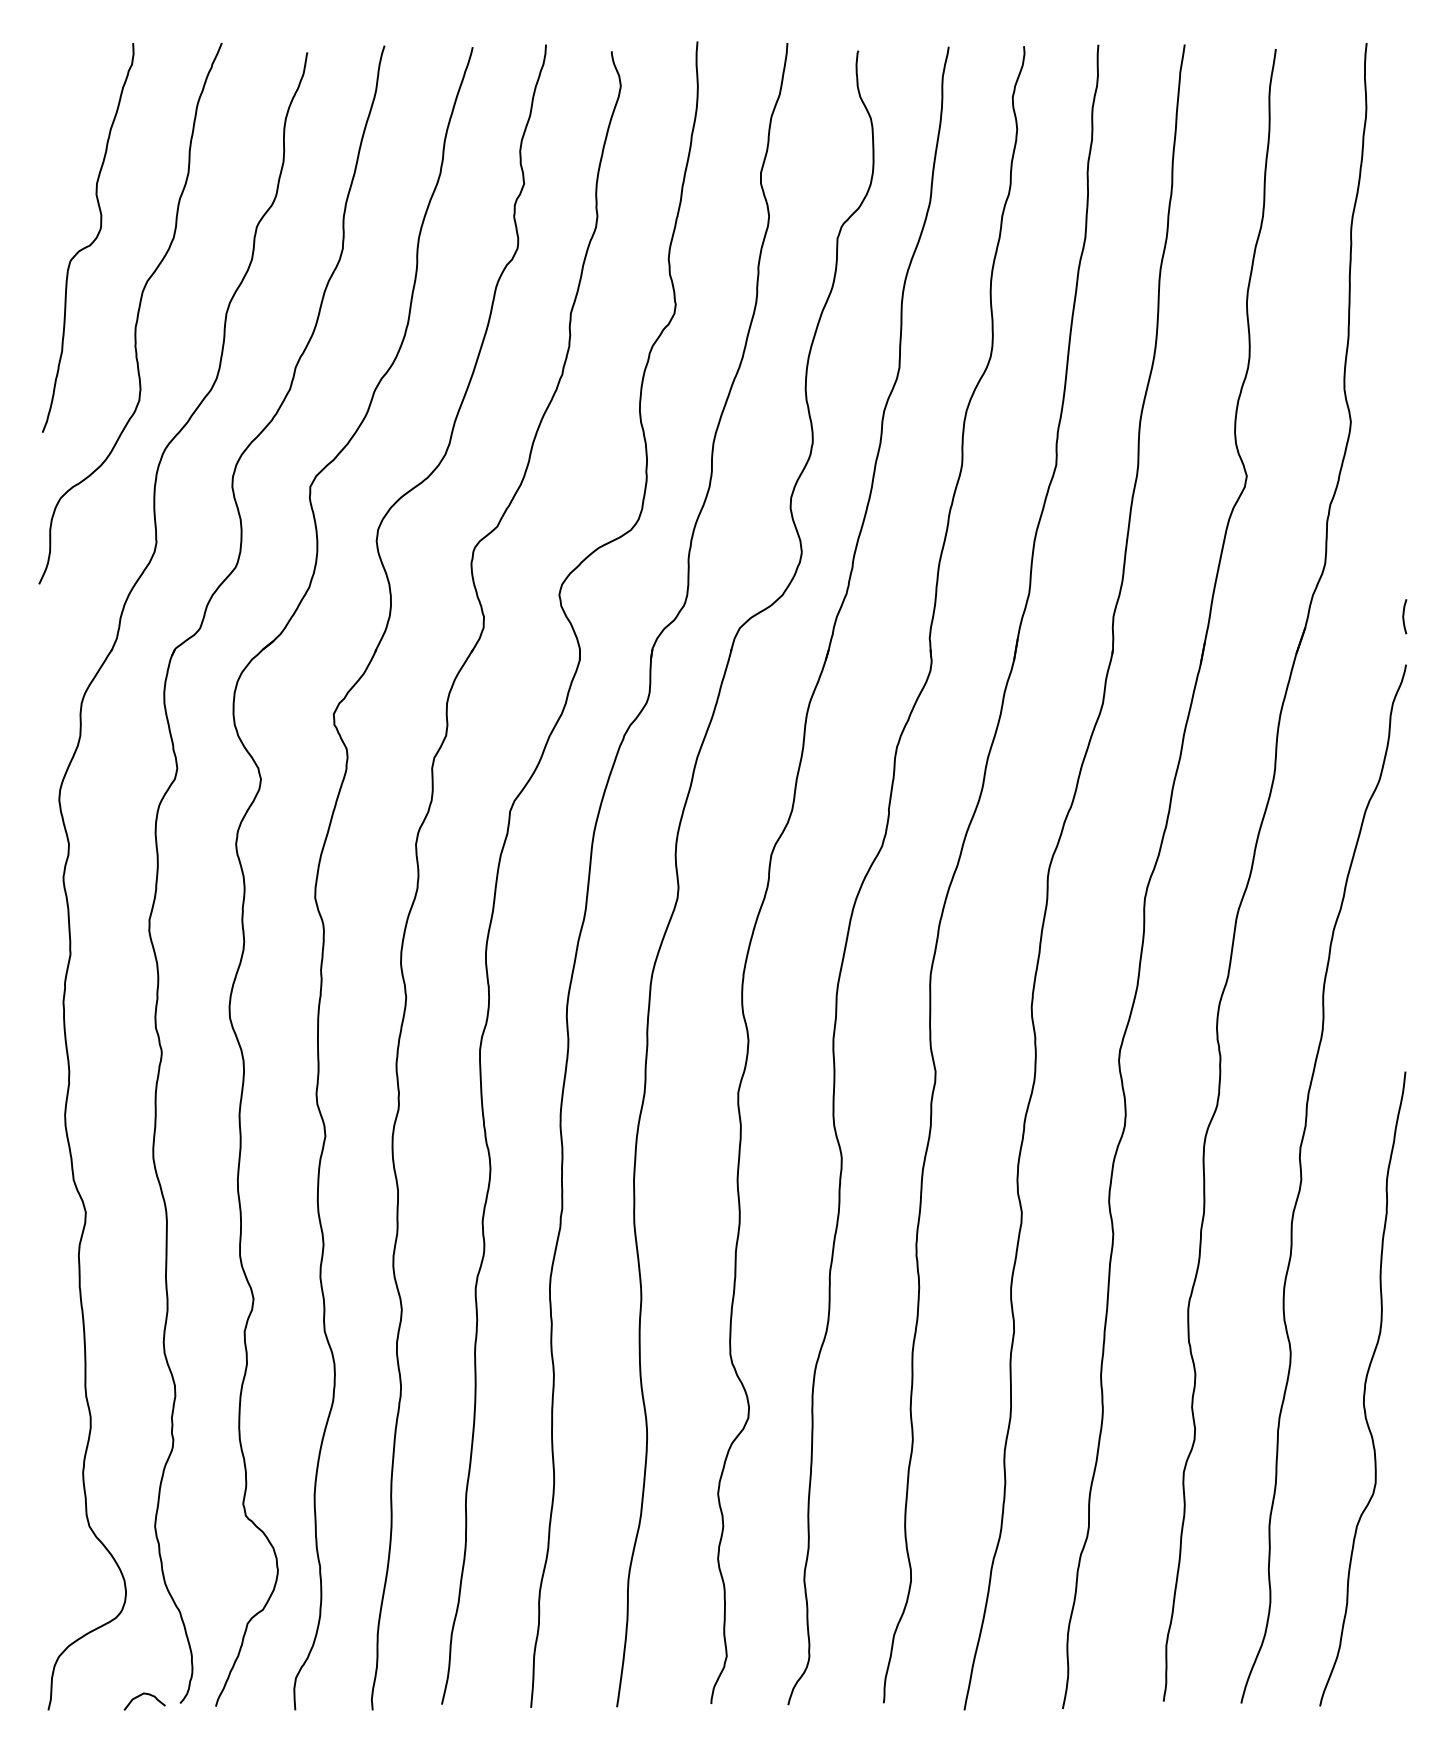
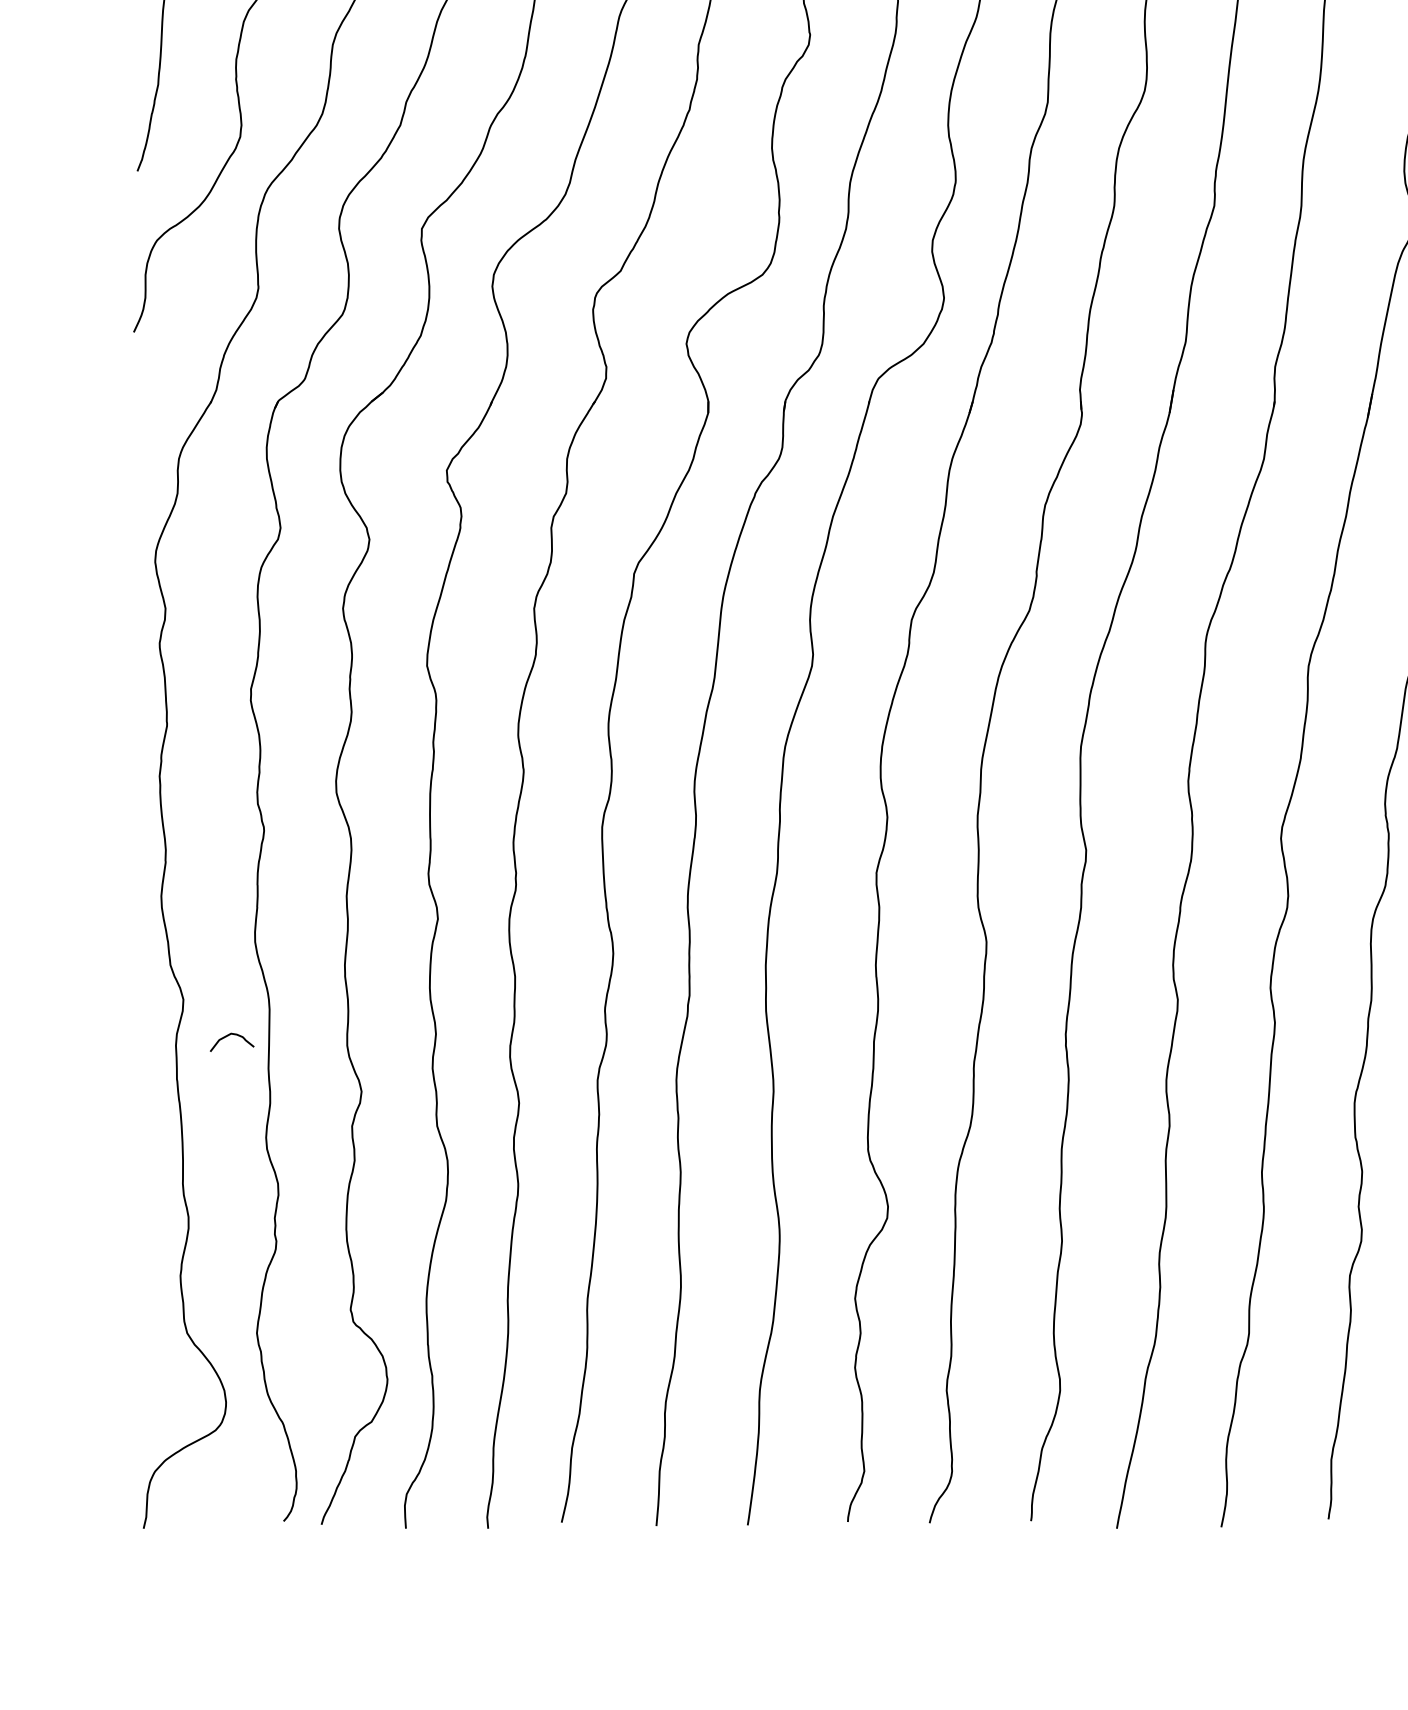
curve: (142, 1695) -> (229, 1035), moved

